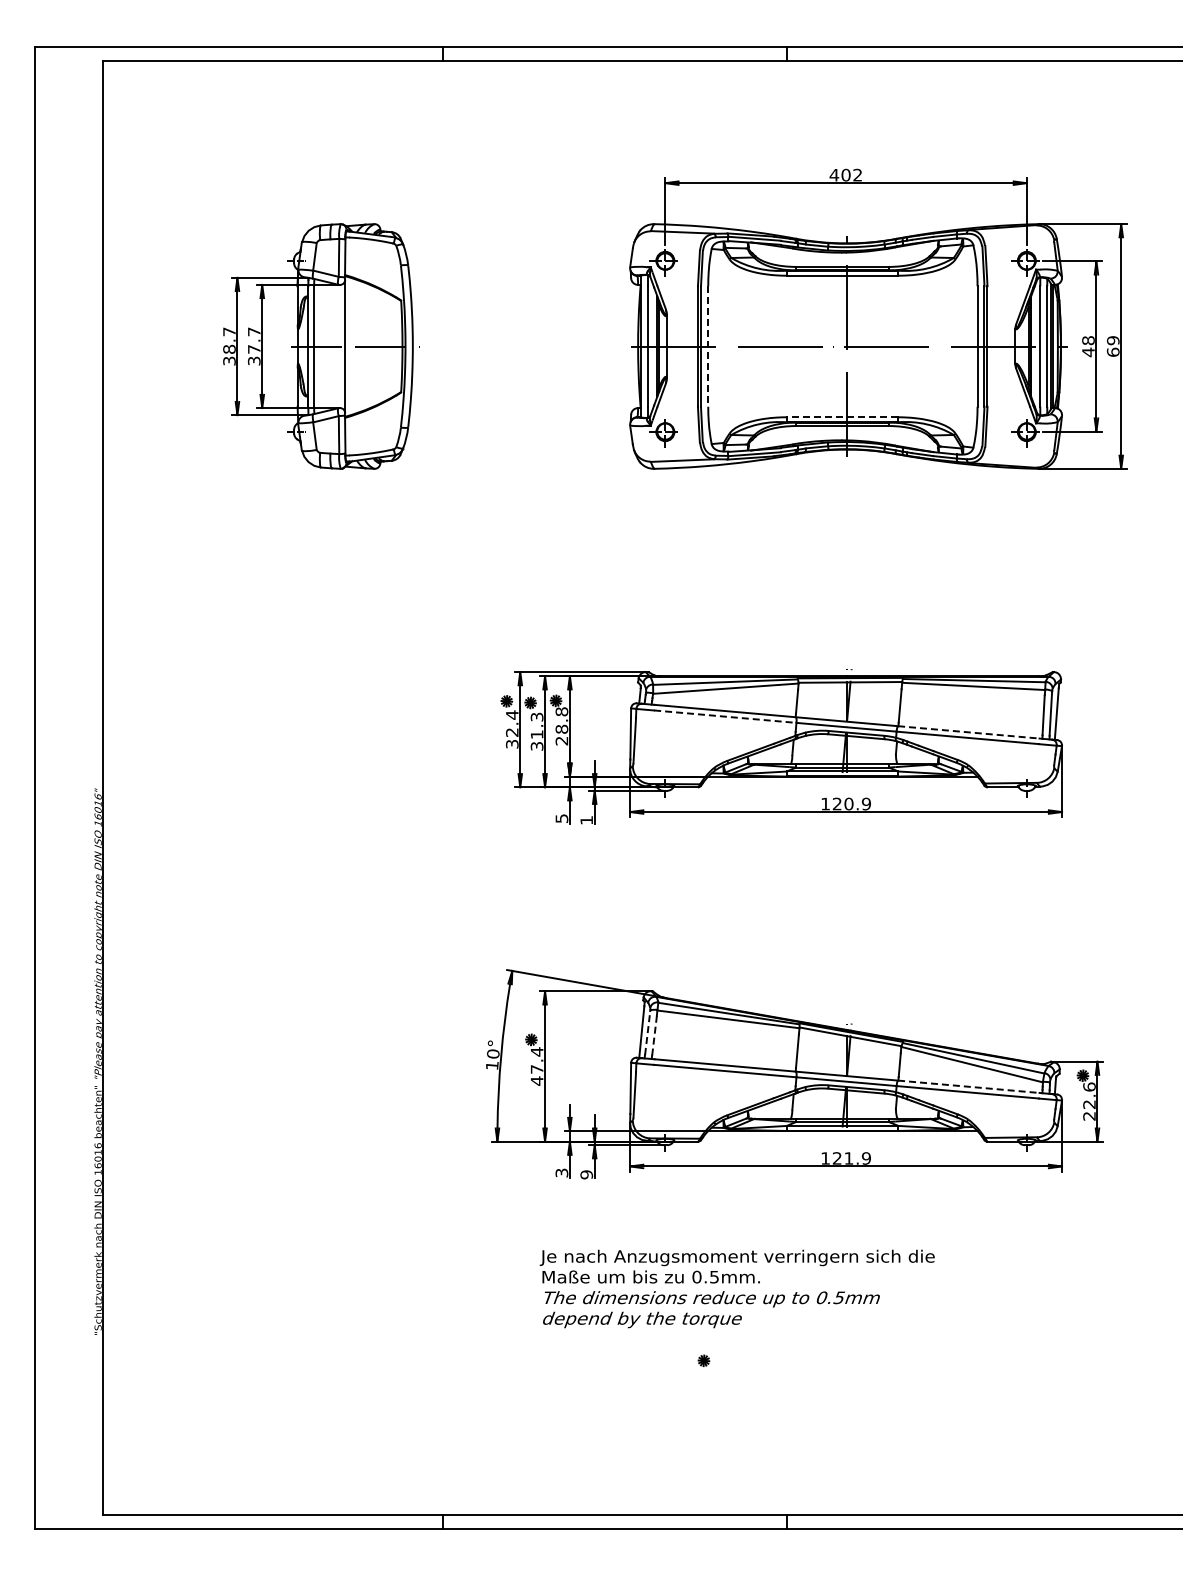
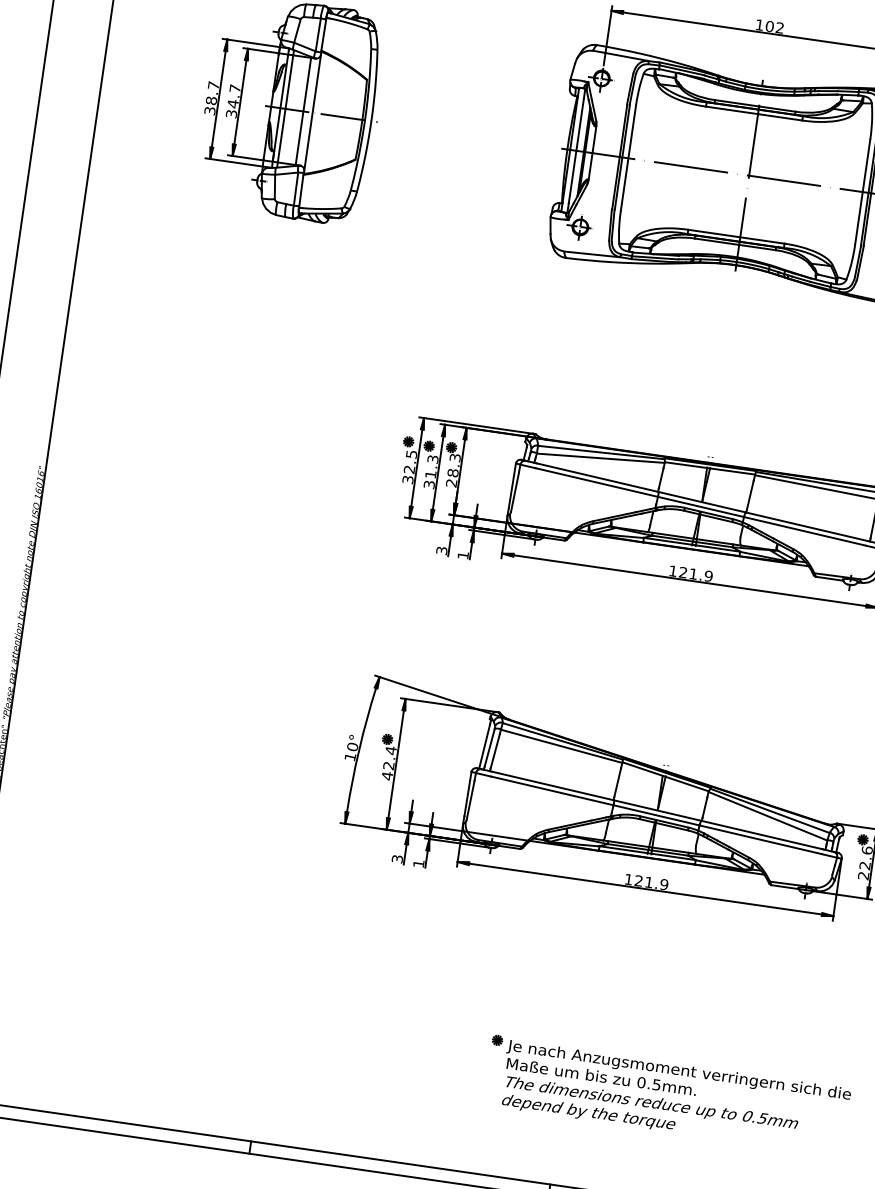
text: (834, 175) -> (759, 25), 402 -> 102
line: (334, 346) -> (303, 111), added
line: (708, 347) -> (628, 159), dashed -> solid
text: (254, 349) -> (233, 104), 37.7 -> 34.7
line: (842, 417) -> (736, 236), dashed -> solid
text: (561, 711) -> (454, 457), 28.8 -> 28.3
text: (512, 714) -> (411, 453), 32.4 -> 32.5
line: (725, 716) -> (597, 482), dashed -> solid
line: (969, 732) -> (807, 526), dashed -> solid
text: (848, 803) -> (693, 573), 120.9 -> 121.9
text: (561, 818) -> (441, 550), 5 -> 3
line: (647, 1032) -> (489, 747), dashed -> solid
line: (654, 1035) -> (495, 751), dashed -> solid
text: (536, 1069) -> (388, 765), 47.4 -> 42.4
line: (969, 1086) -> (762, 834), dashed -> solid
text: (586, 1174) -> (418, 863), 9 -> 1
text: (736, 1288) -> (674, 1097), moved

